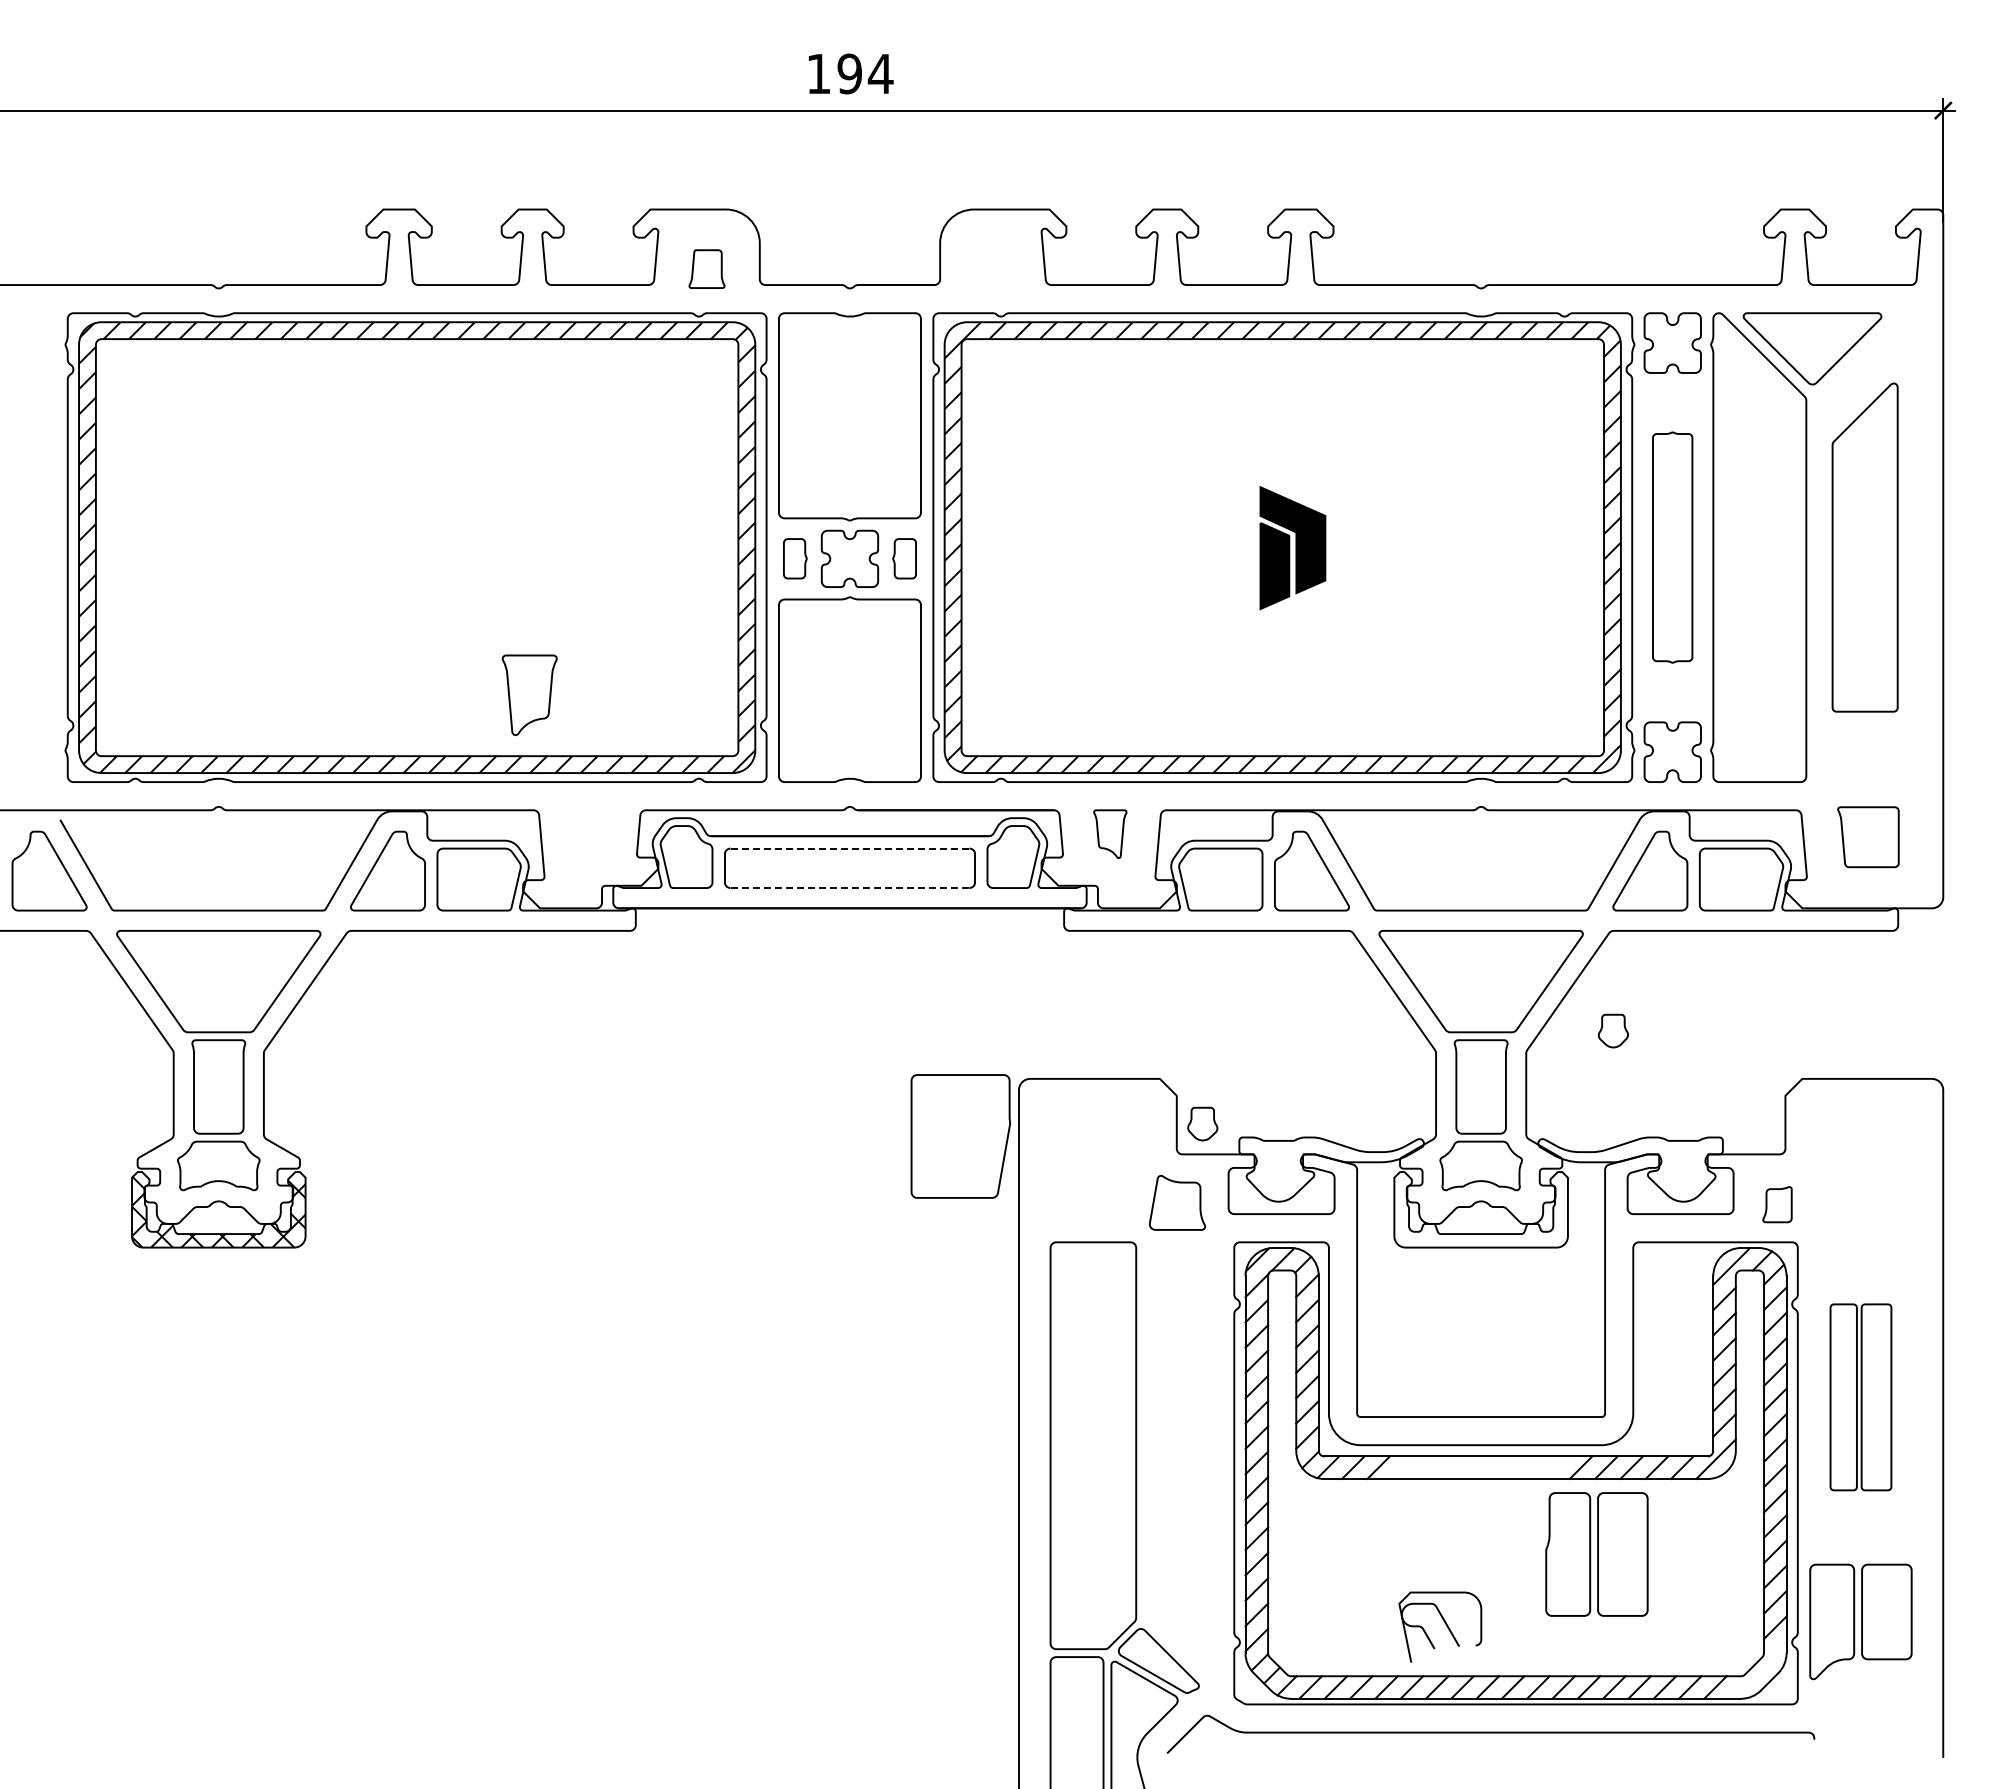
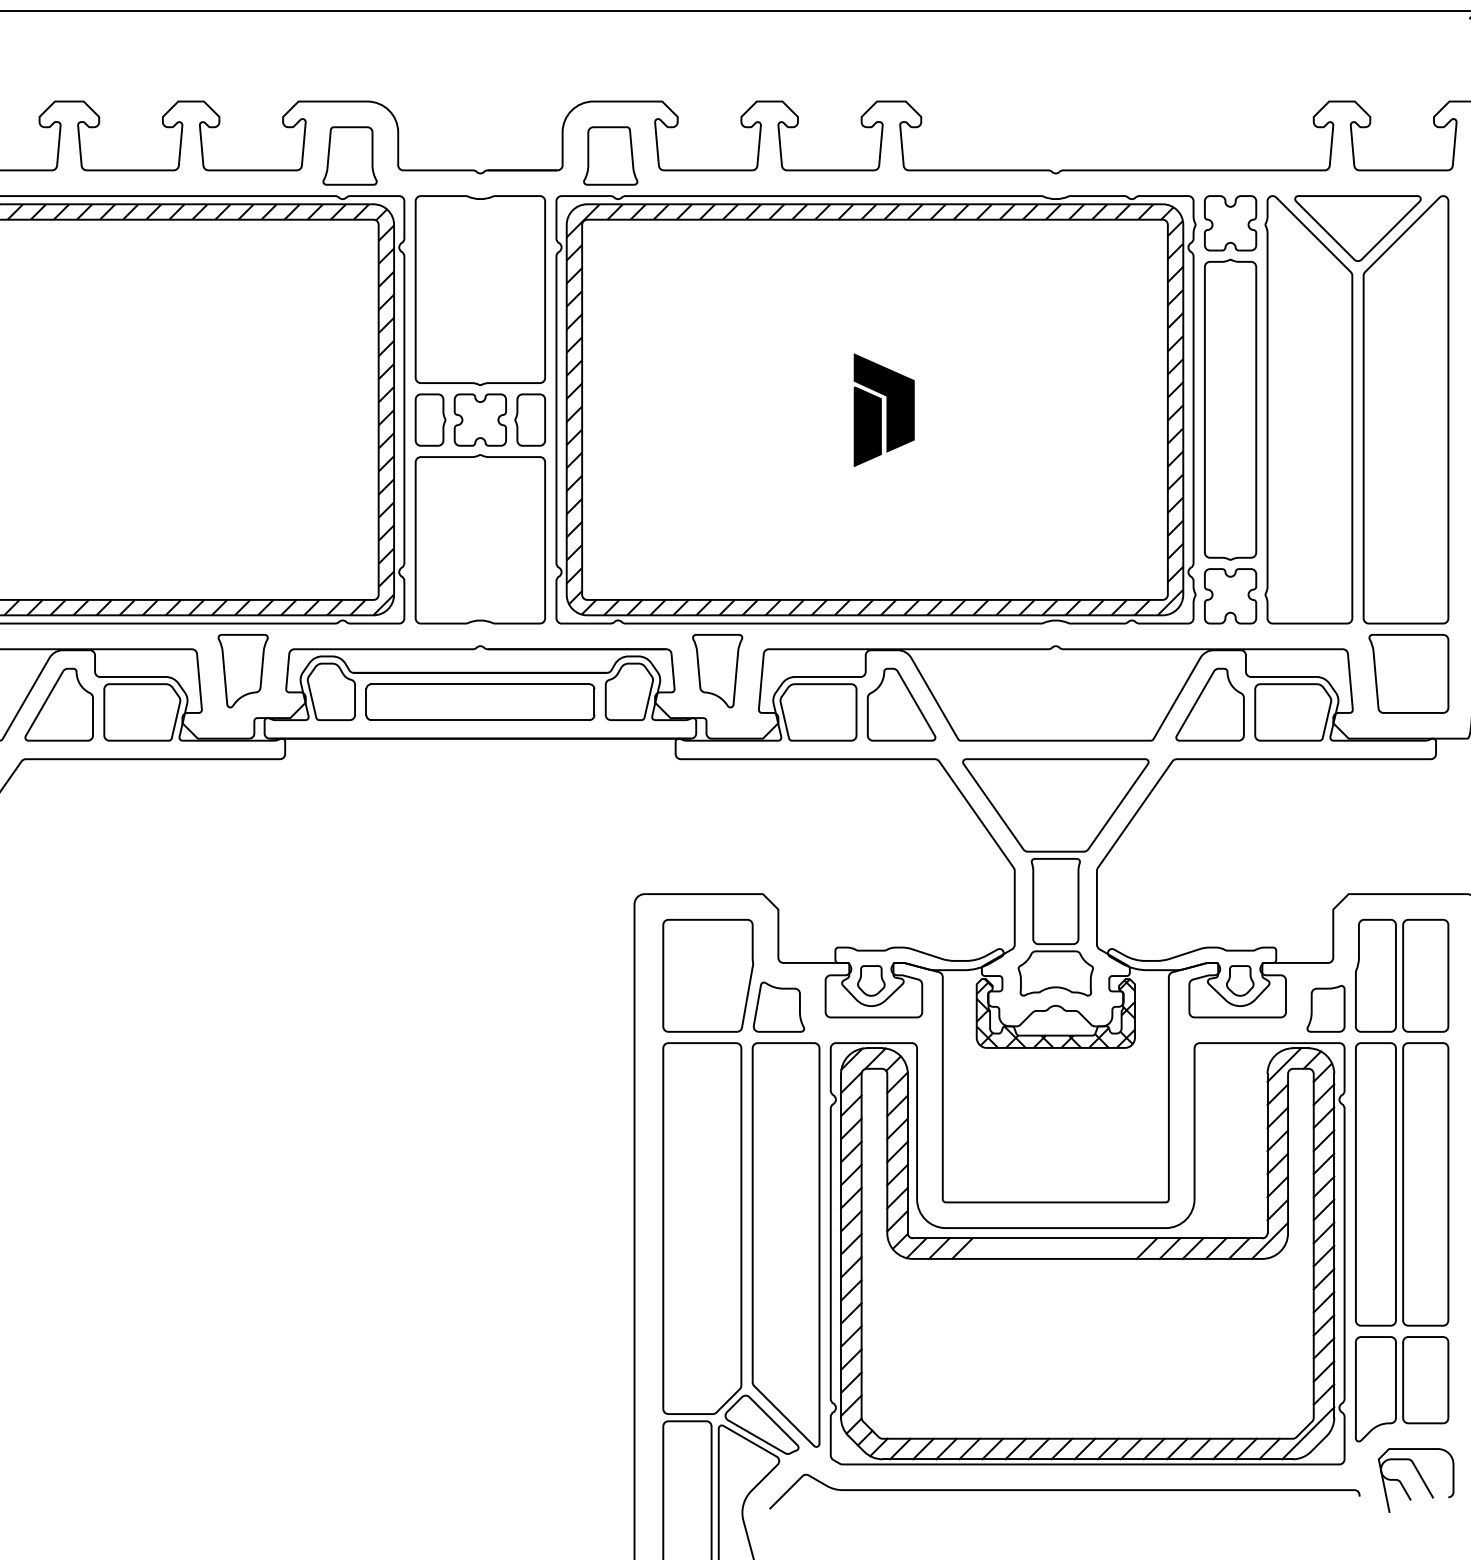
part: (706, 268) -> (349, 155), size x1.67
part: (992, 268) -> (610, 155), added
part: (1672, 547) -> (1230, 409), size x1.43
part: (1864, 547) -> (1405, 409), size x1.43
part: (795, 558) -> (430, 419), size x1.43
part: (904, 558) -> (530, 419), size x1.43
part: (529, 694) -> (242, 670), moved
part: (1110, 833) -> (717, 670), size x1.67
part: (1868, 836) -> (1409, 673), size x1.43
line: (850, 848) -> (480, 684), dashed -> solid
line: (849, 888) -> (479, 720), dashed -> solid
part: (1612, 1030) -> (1239, 980), moved
part: (1202, 1123) -> (871, 980), moved
part: (960, 1136) -> (707, 975), moved
part: (1777, 1204) -> (1326, 1008), size x1.43
hatch: (1480, 1209) -> (1055, 1013), added
part: (1860, 1397) -> (1401, 1184), size x1.67
part: (1184, 1463) -> (785, 1244), added
part: (1596, 1554) -> (1401, 975), moved
part: (1440, 1626) -> (1416, 1480), moved
line: (1757, 1669) -> (1307, 1432), added

